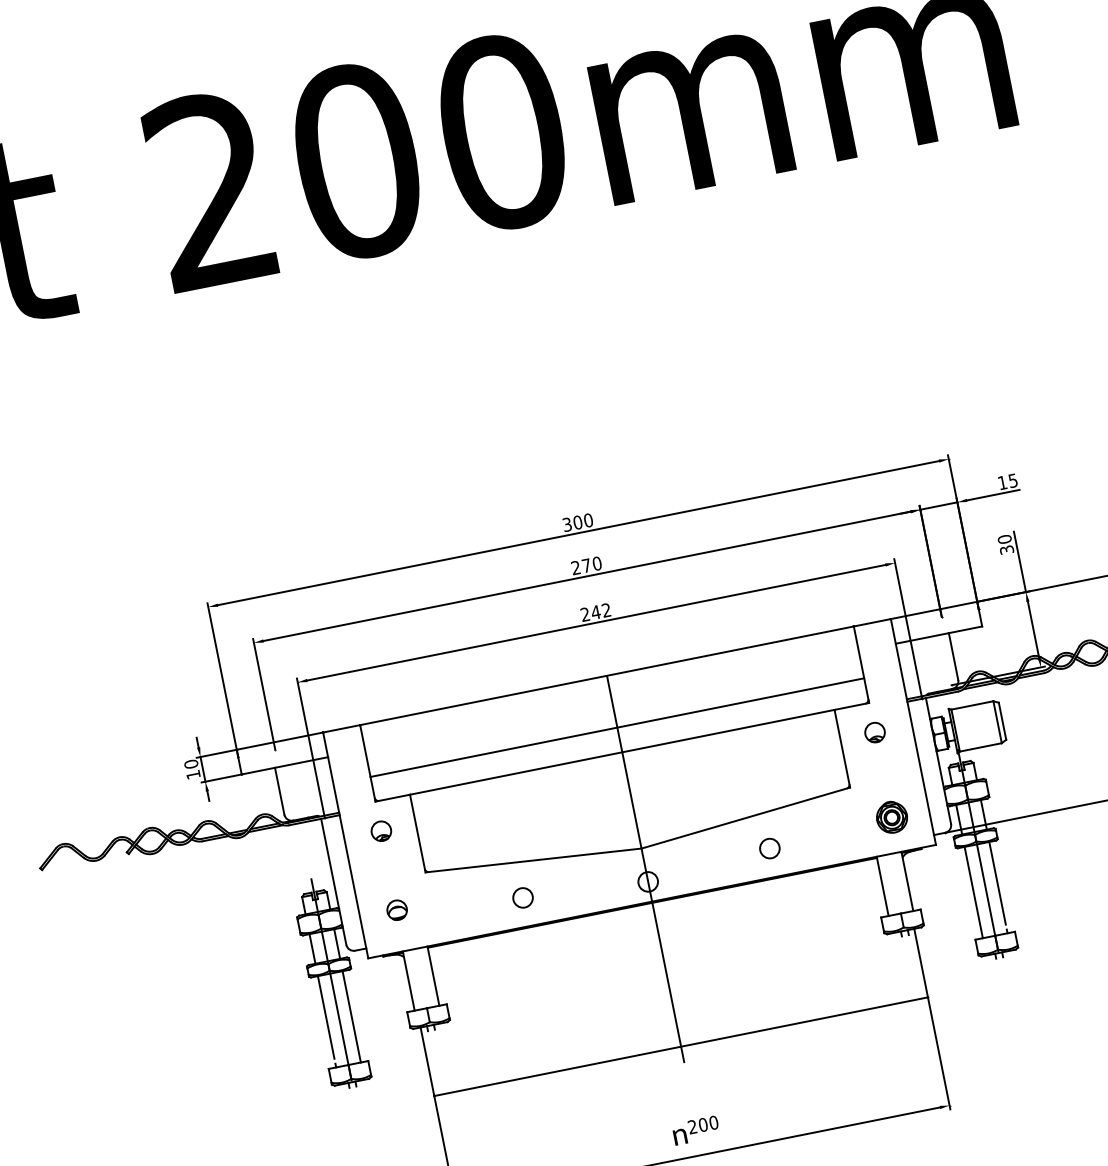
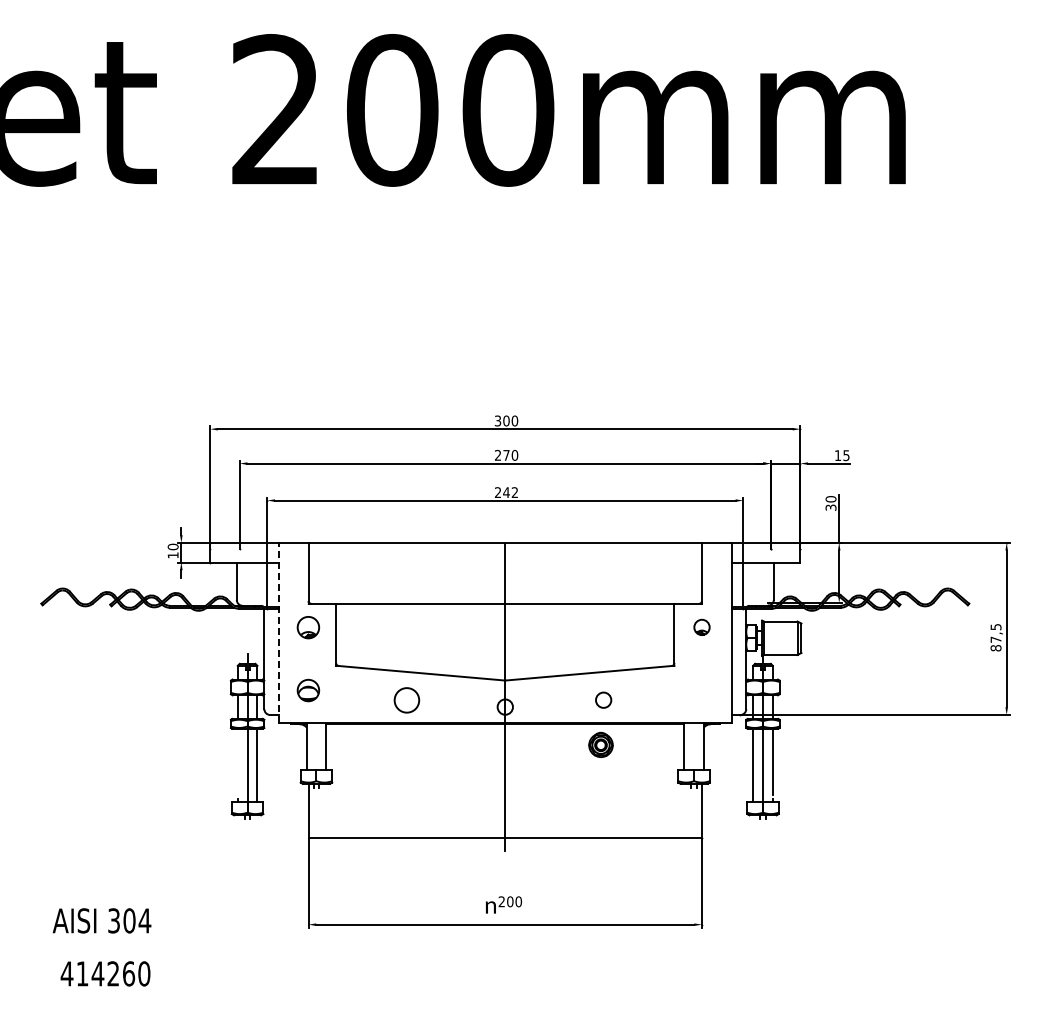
line: (617, 727) -> (505, 584), removed
part: (891, 816) -> (600, 744), moved
part: (381, 830) -> (308, 626), size x1.4
line: (346, 844) -> (279, 632), solid -> dashed
circle: (522, 897) -> (406, 699), size x1.6
part: (396, 909) -> (308, 689), size x1.4
line: (325, 1017) -> (237, 761), removed

